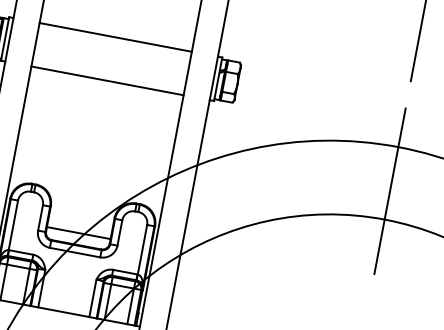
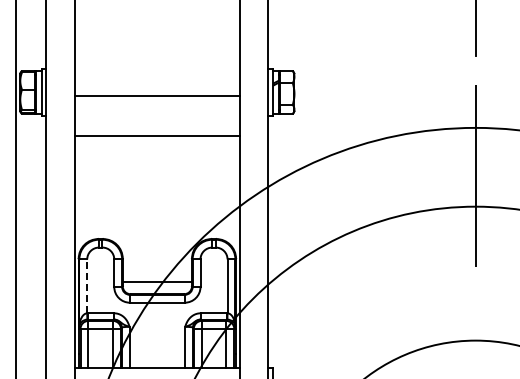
line: (115, 37) -> (157, 95), moved
line: (107, 81) -> (157, 136), moved
line: (13, 225) -> (87, 286), solid -> dashed

